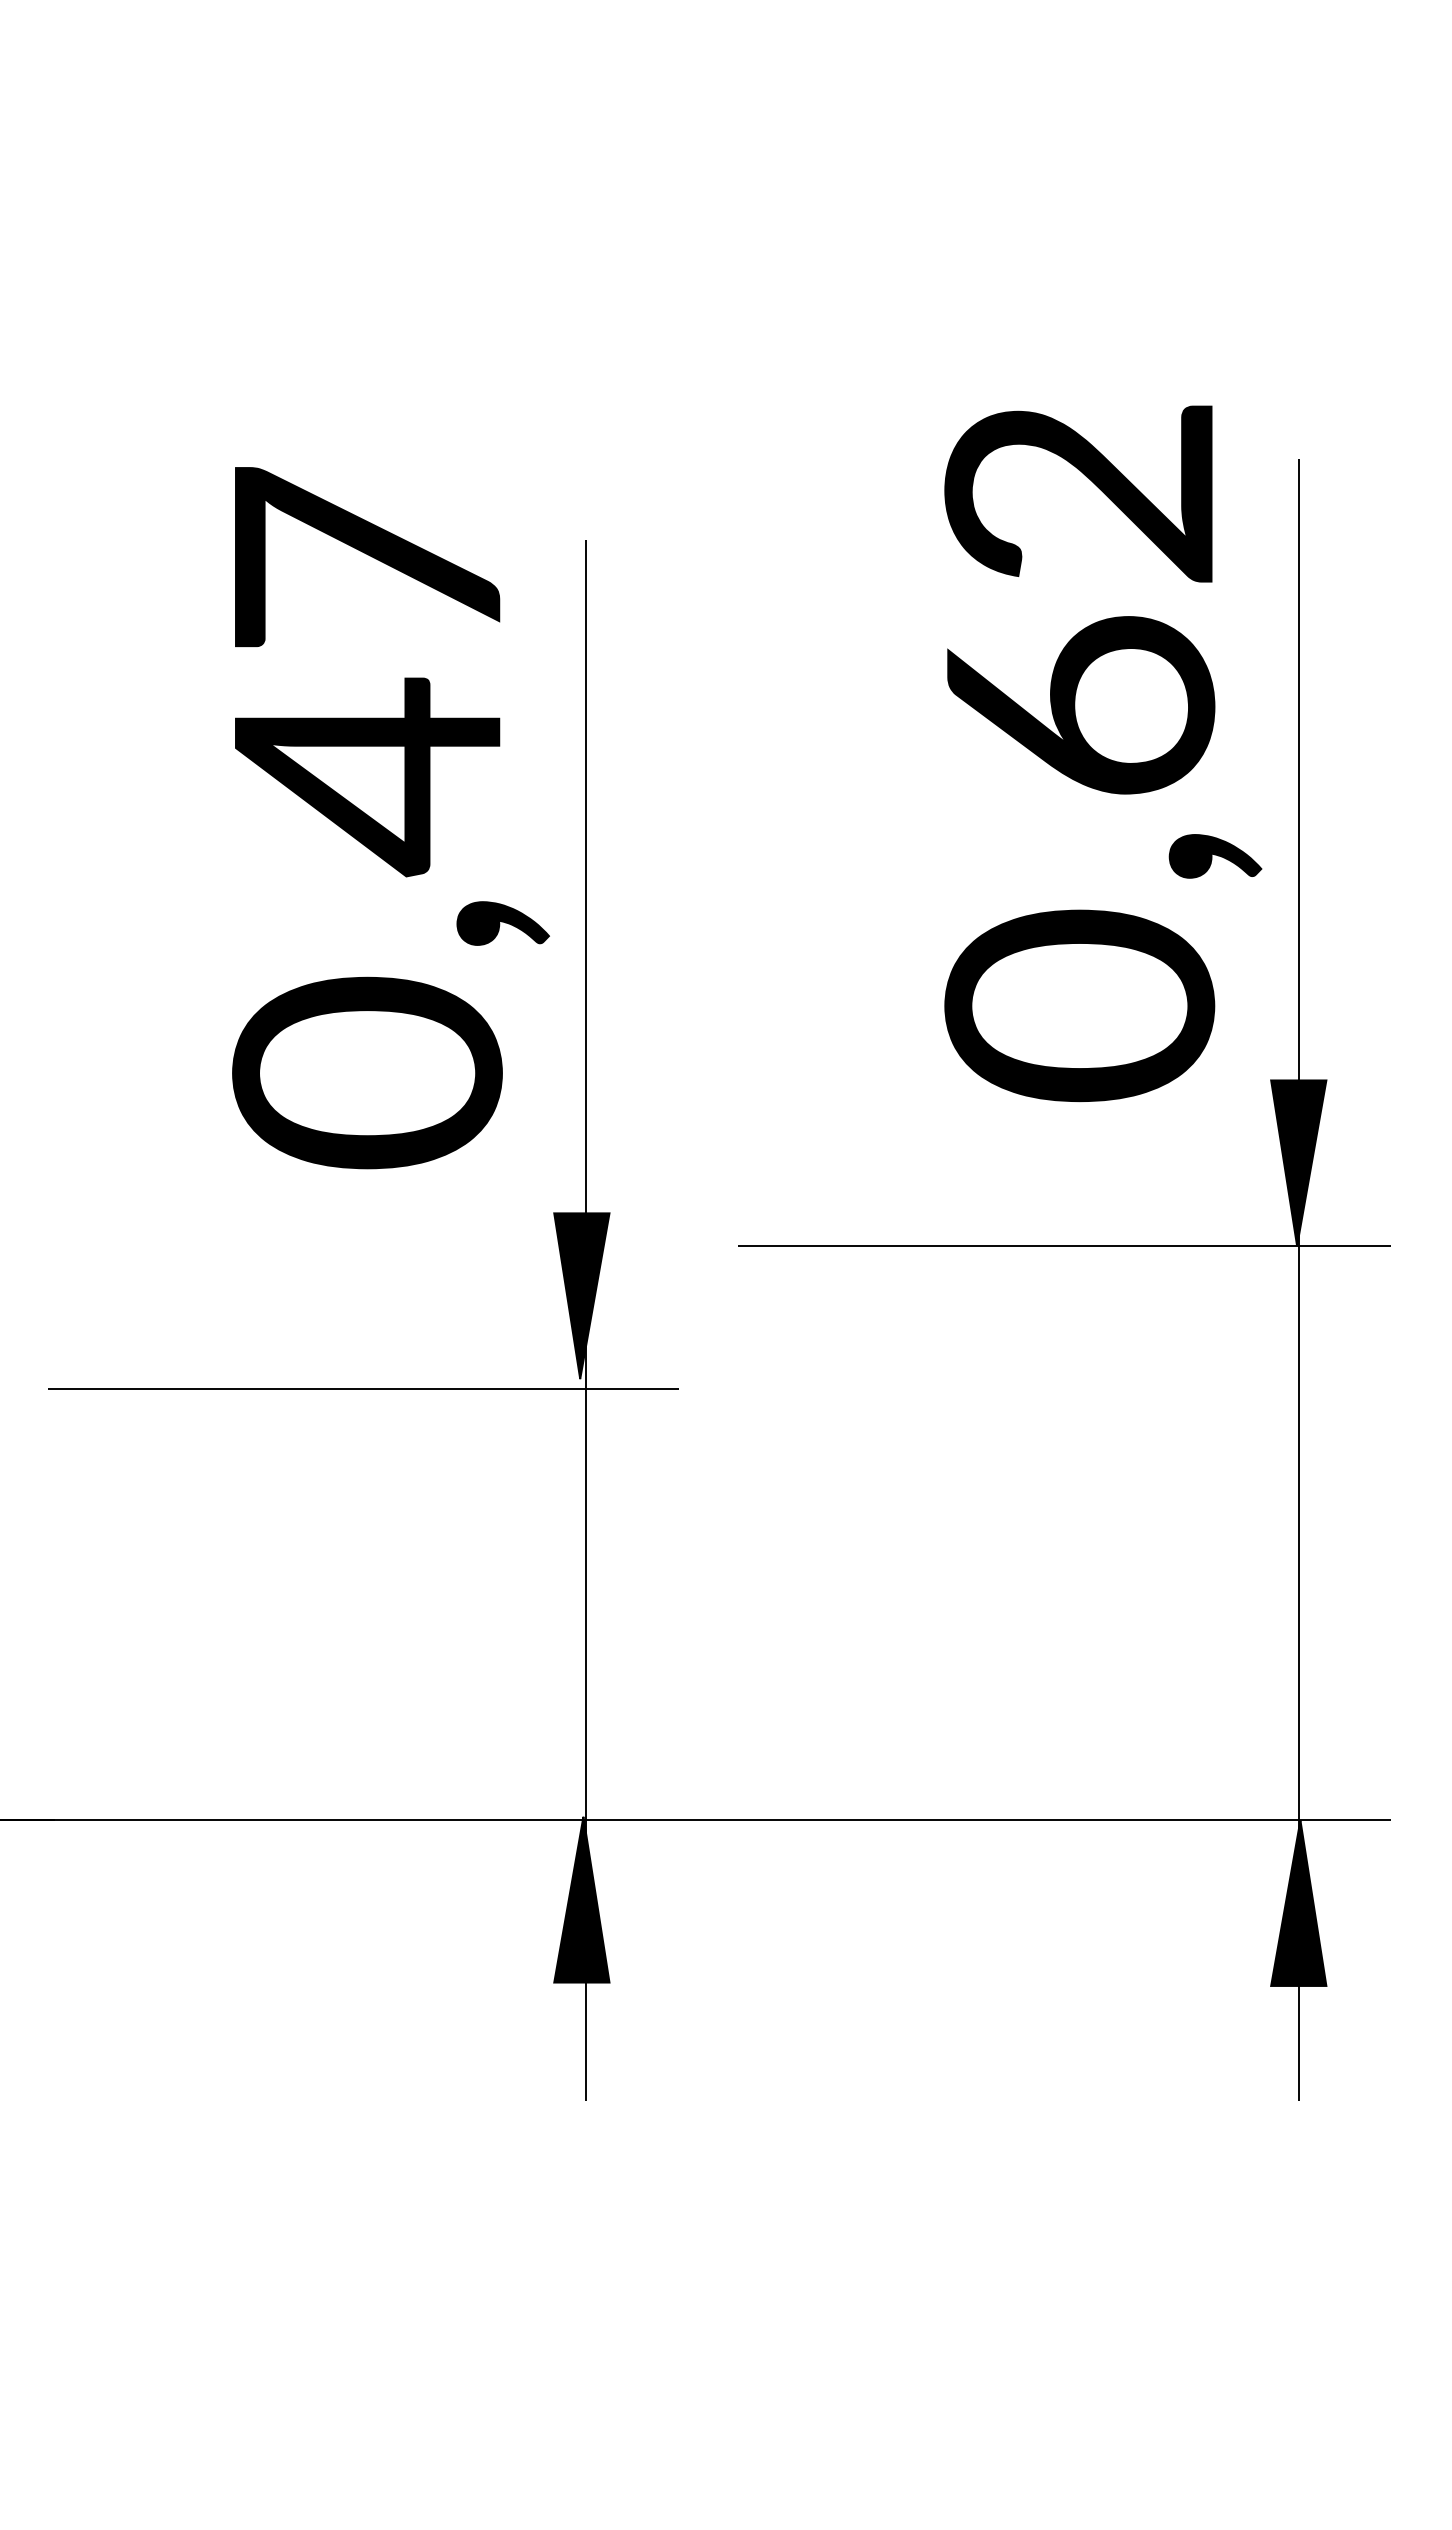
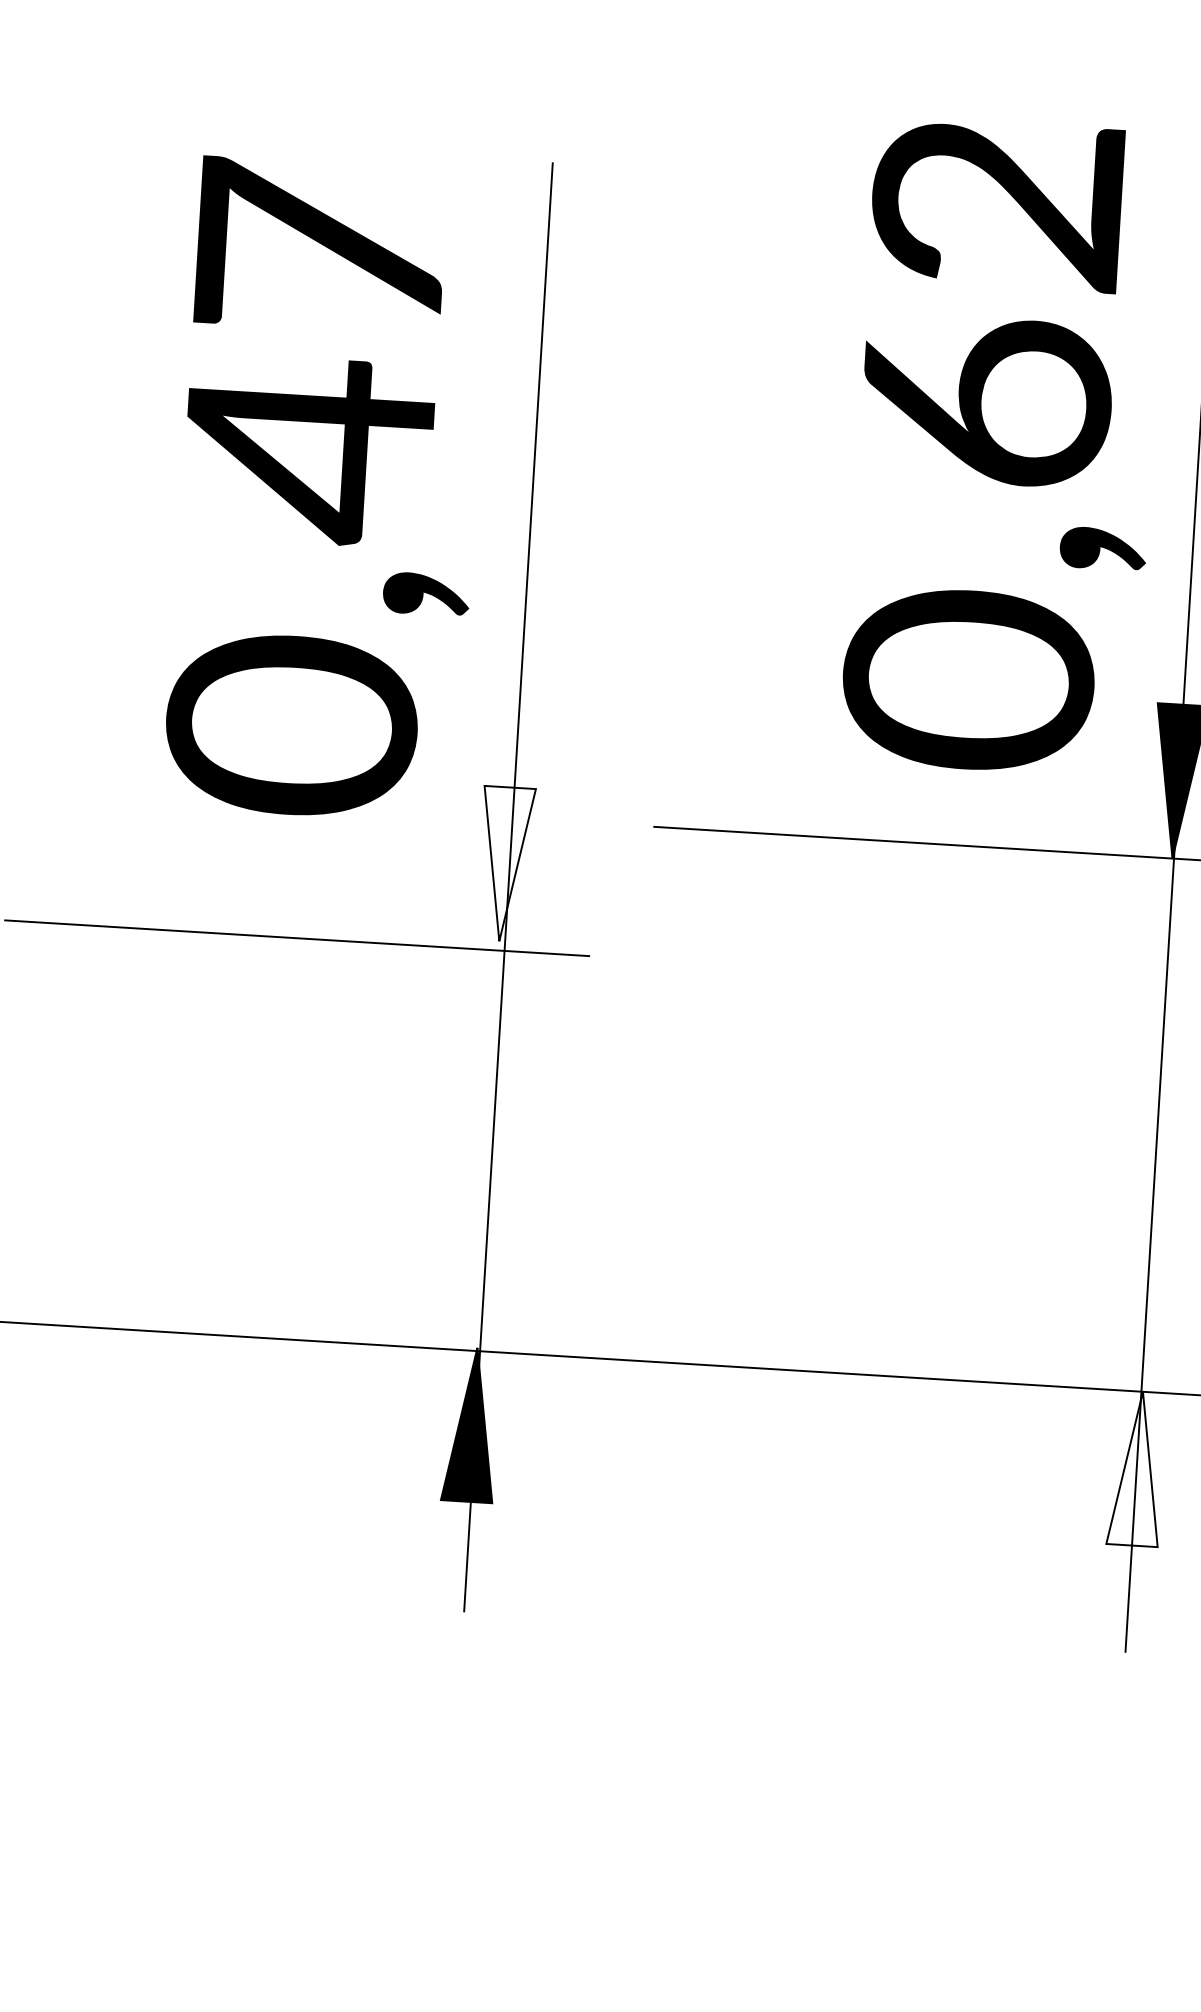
text: (1103, 753) -> (1005, 446), moved
text: (390, 818) -> (327, 490), moved
fill: (581, 1296) -> (505, 864), removed
fill: (1298, 1902) -> (1136, 1468), removed

